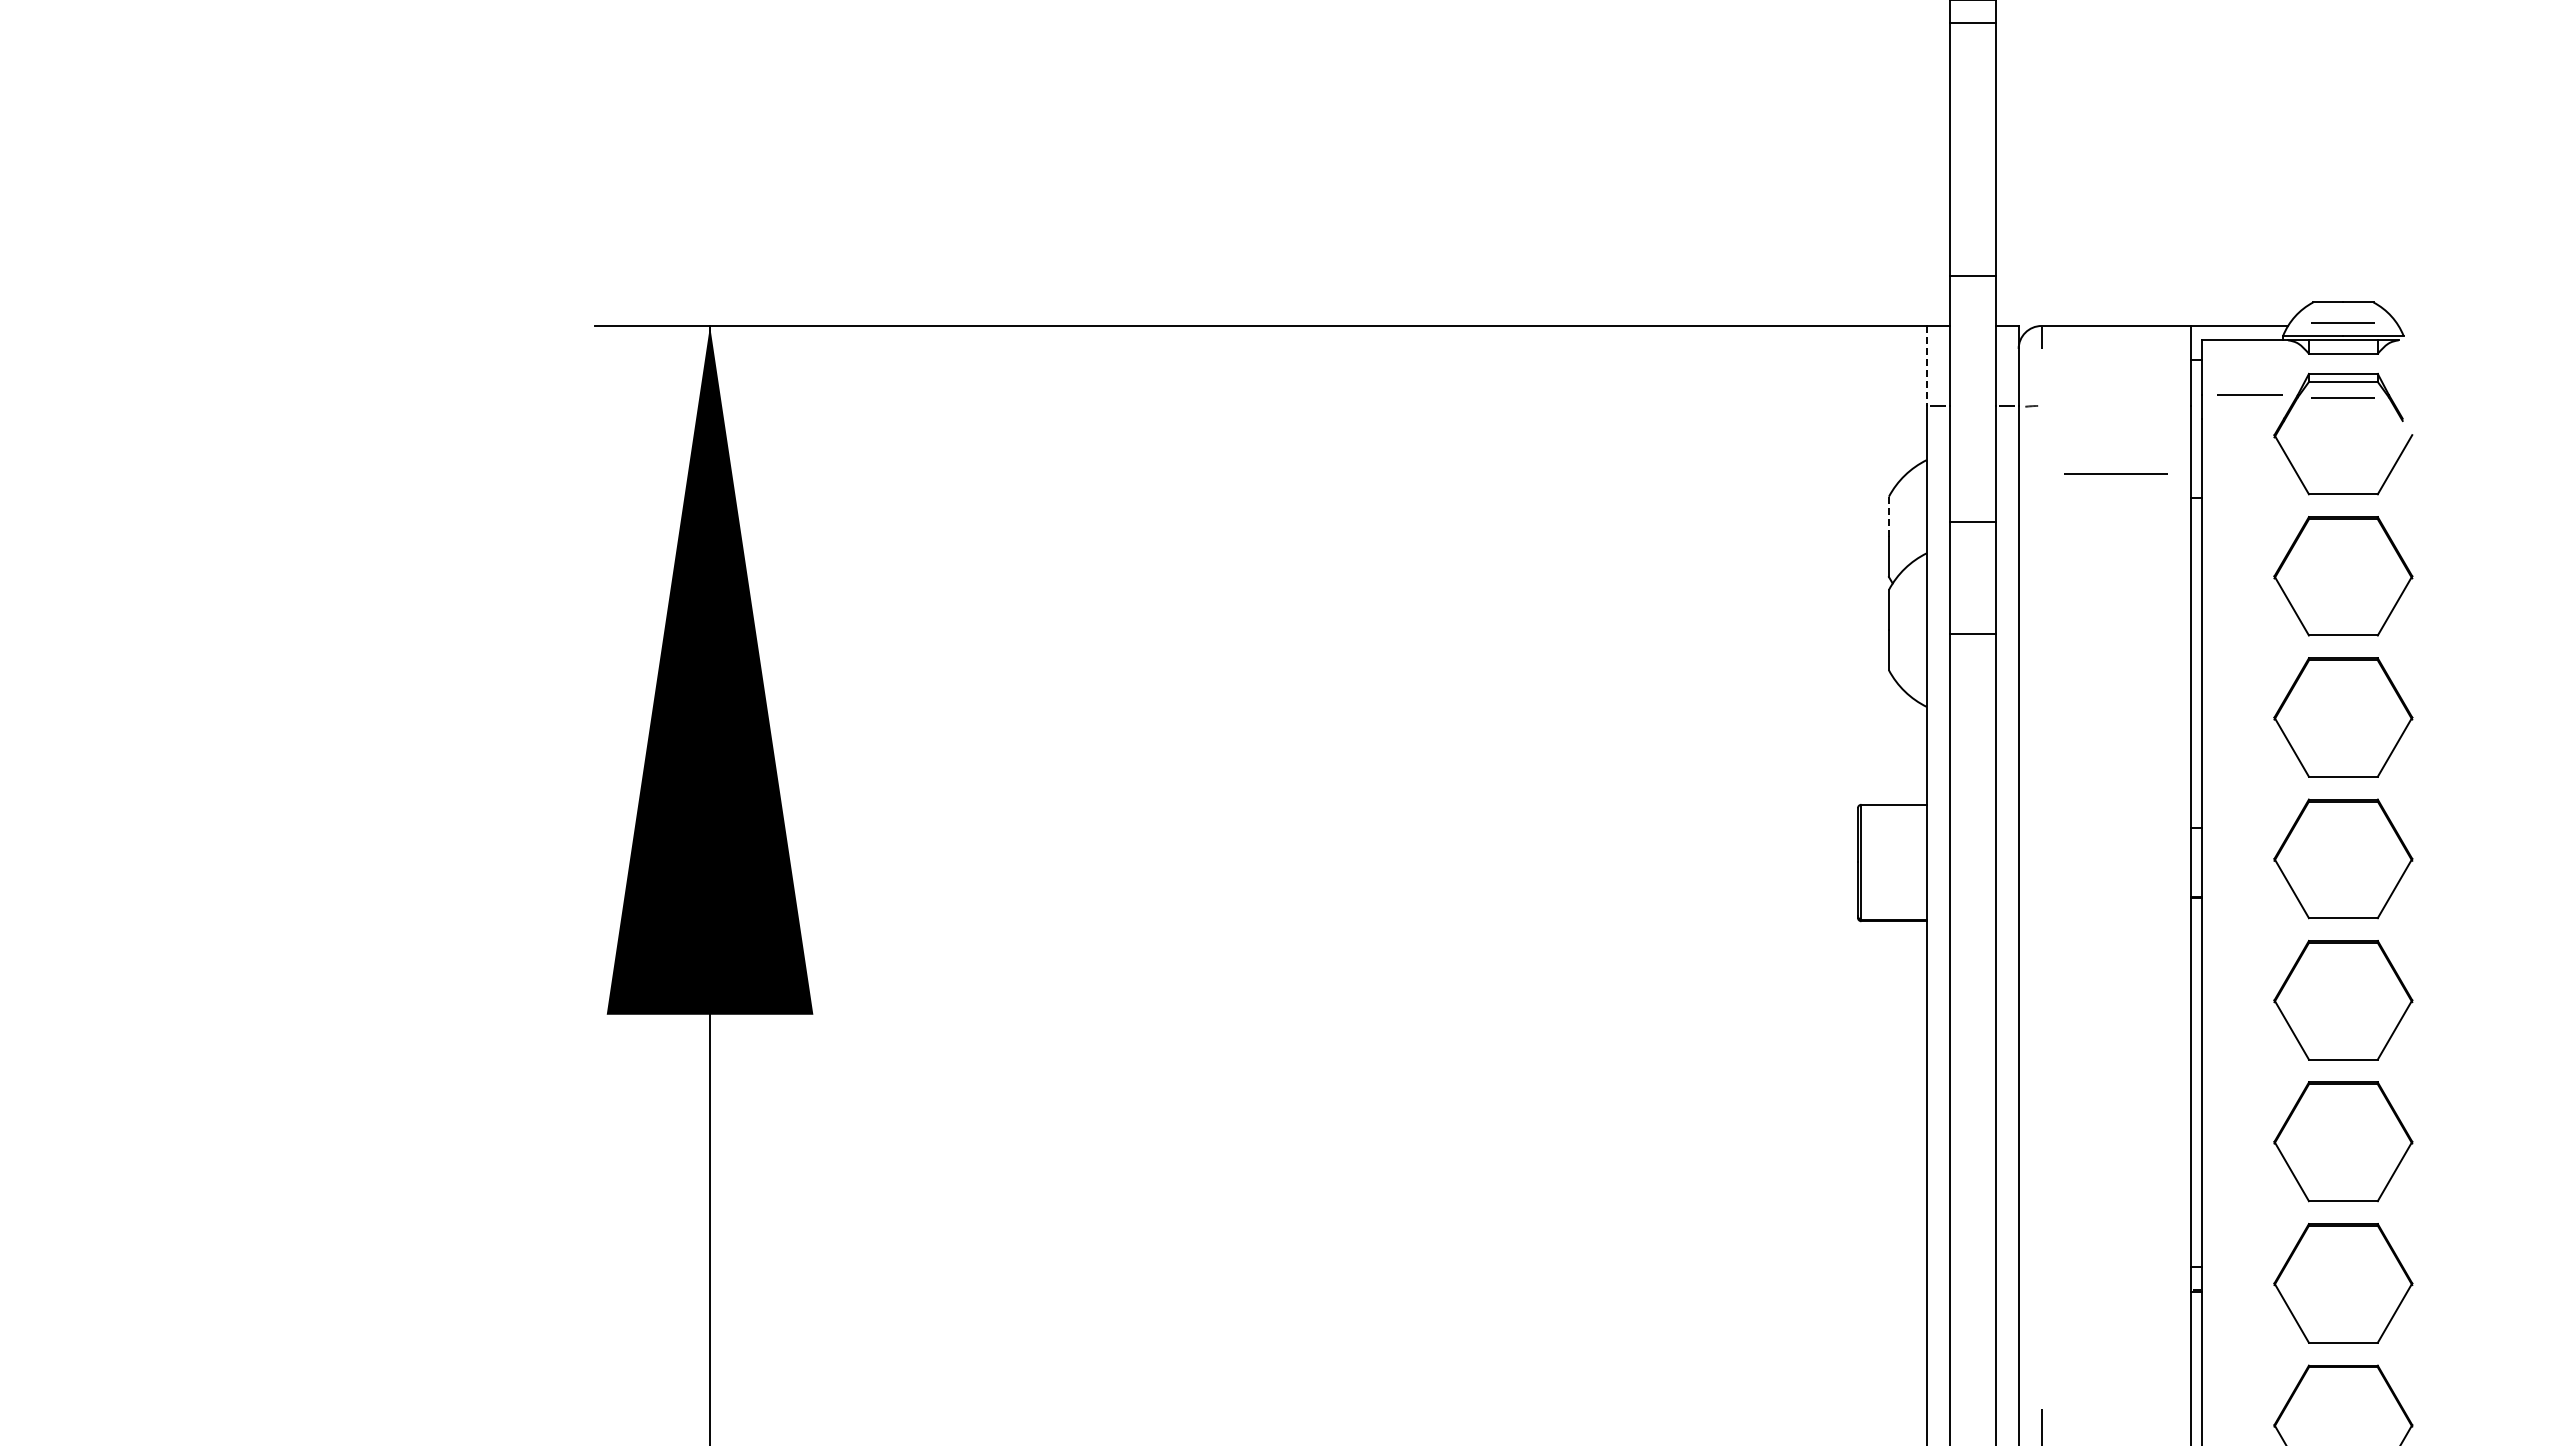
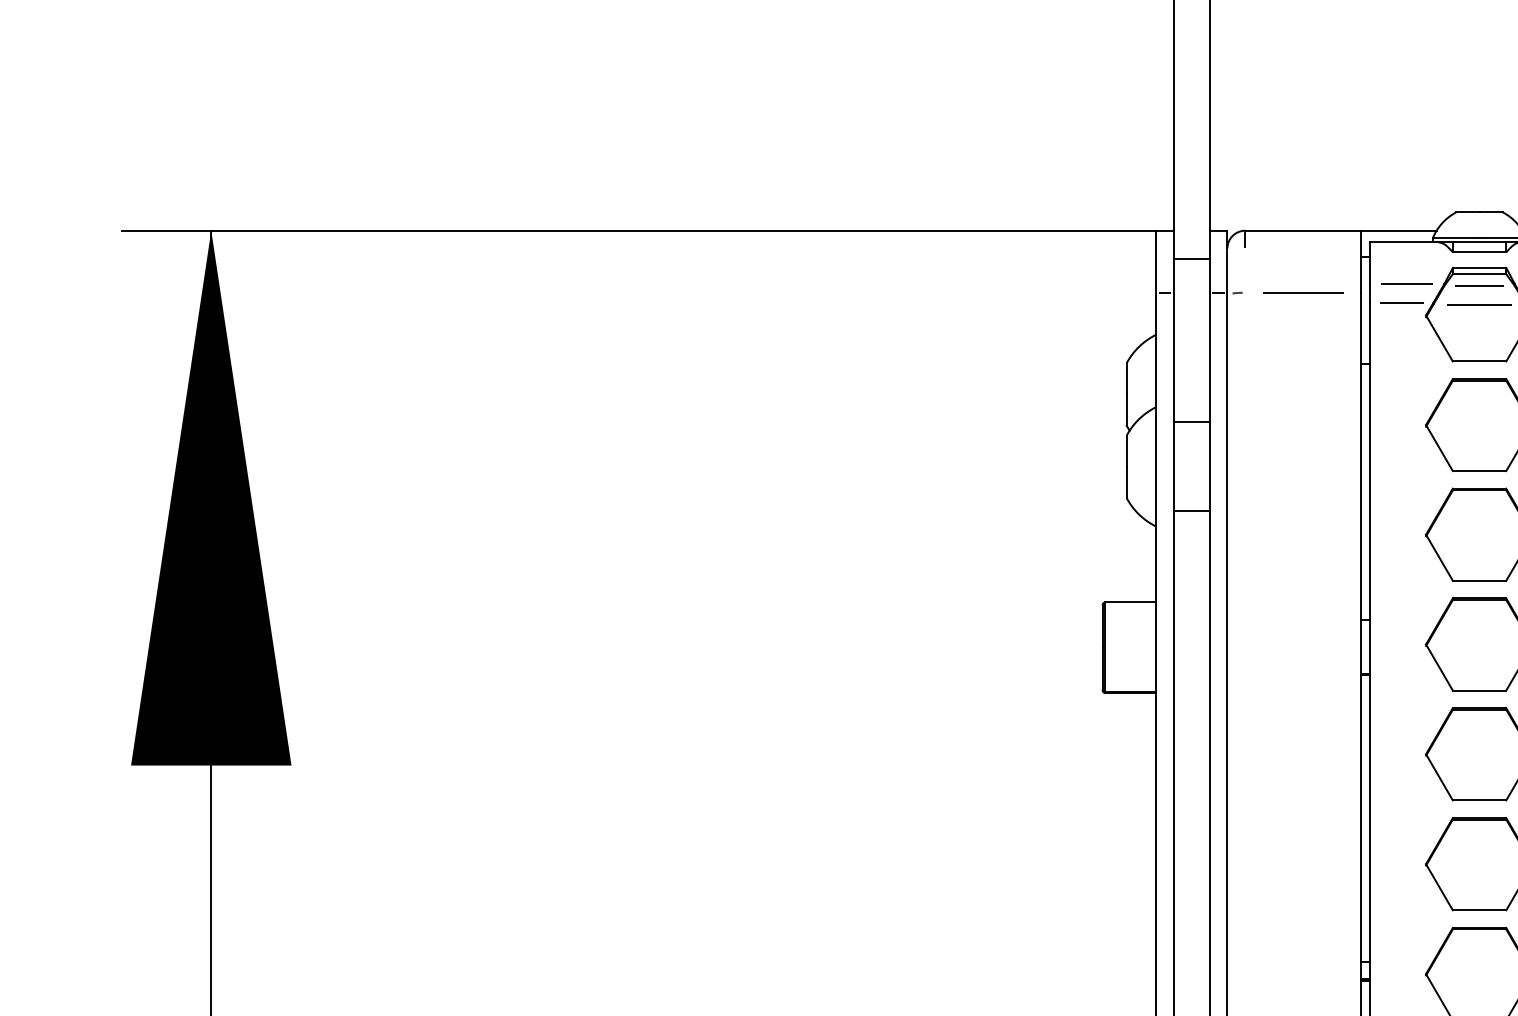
line: (1972, 276) -> (1191, 259), moved
line: (2342, 322) -> (1478, 228), removed
line: (1926, 365) -> (1155, 261), dashed -> solid
line: (2242, 418) -> (1401, 302), added
line: (2343, 421) -> (1479, 304), added
line: (2115, 473) -> (1302, 292), moved
line: (1888, 516) -> (1126, 378), dashed -> solid
line: (1972, 521) -> (1191, 422), moved
line: (1972, 633) -> (1191, 511), moved

